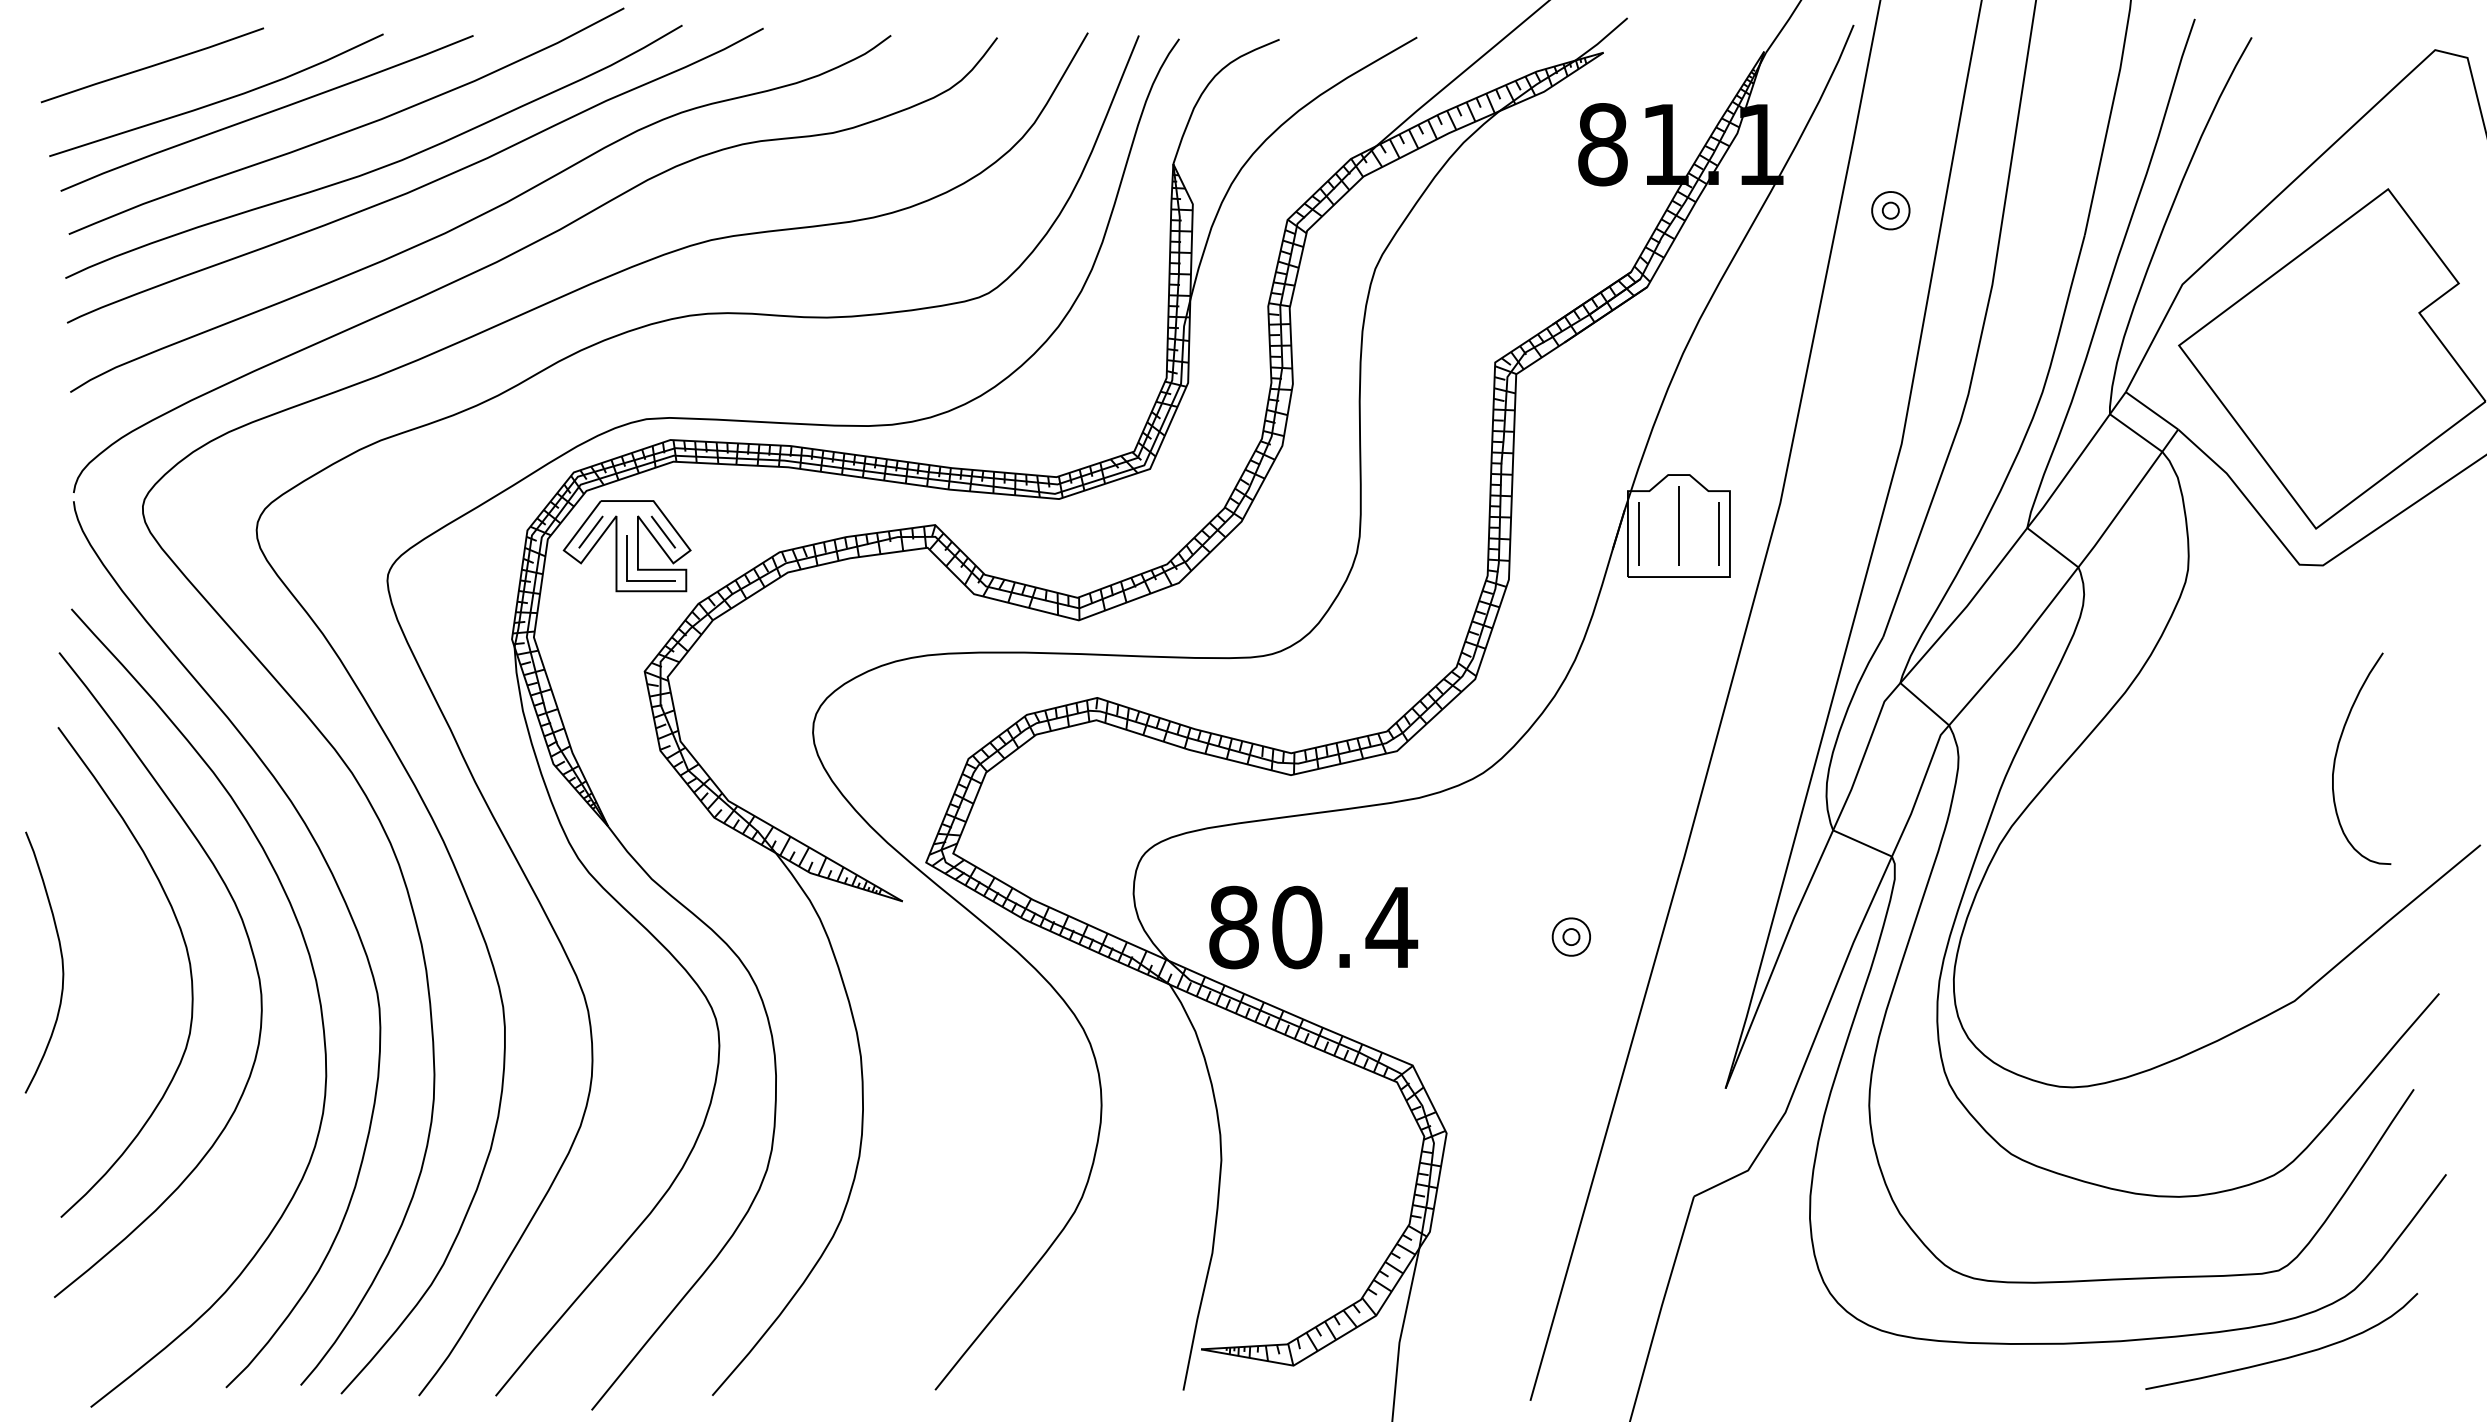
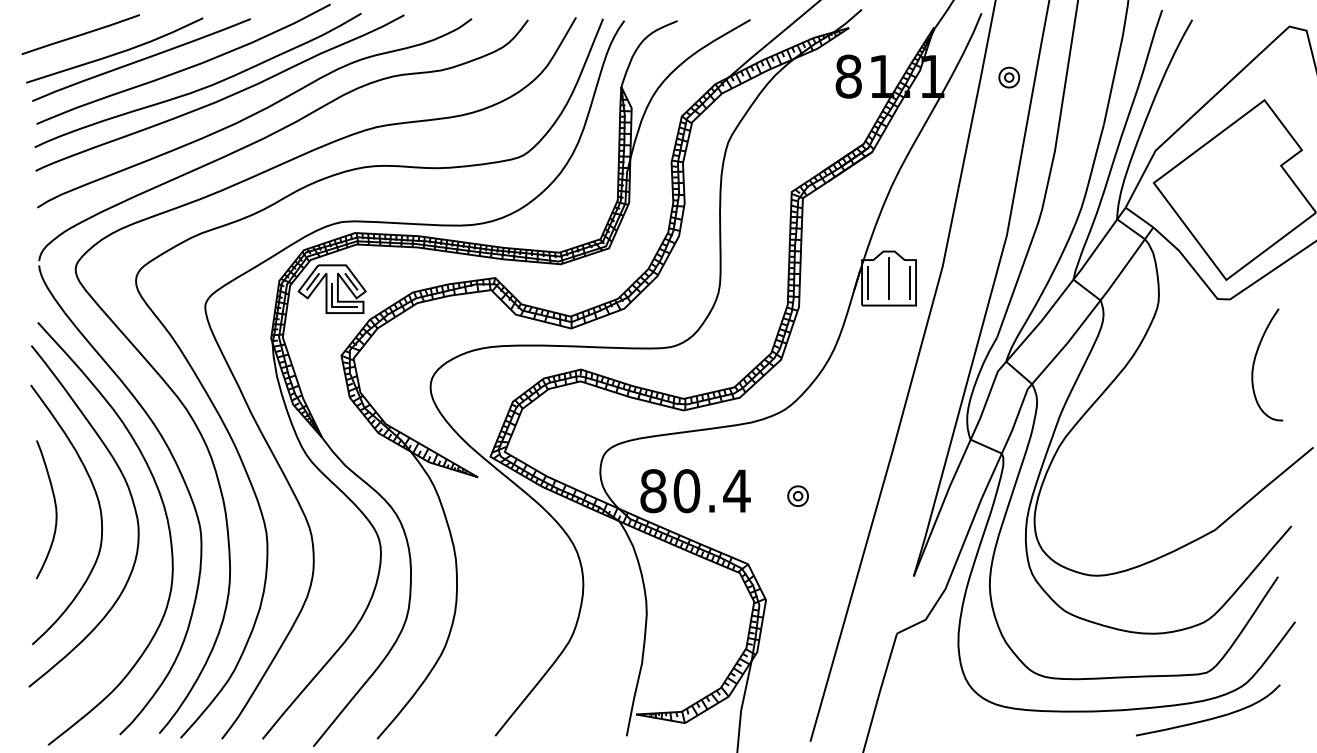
part: (1889, 210) -> (1008, 77), moved
curve: (2338, 752) -> (1255, 361), moved
part: (1570, 935) -> (797, 495), moved
curve: (59, 954) -> (54, 505), moved

